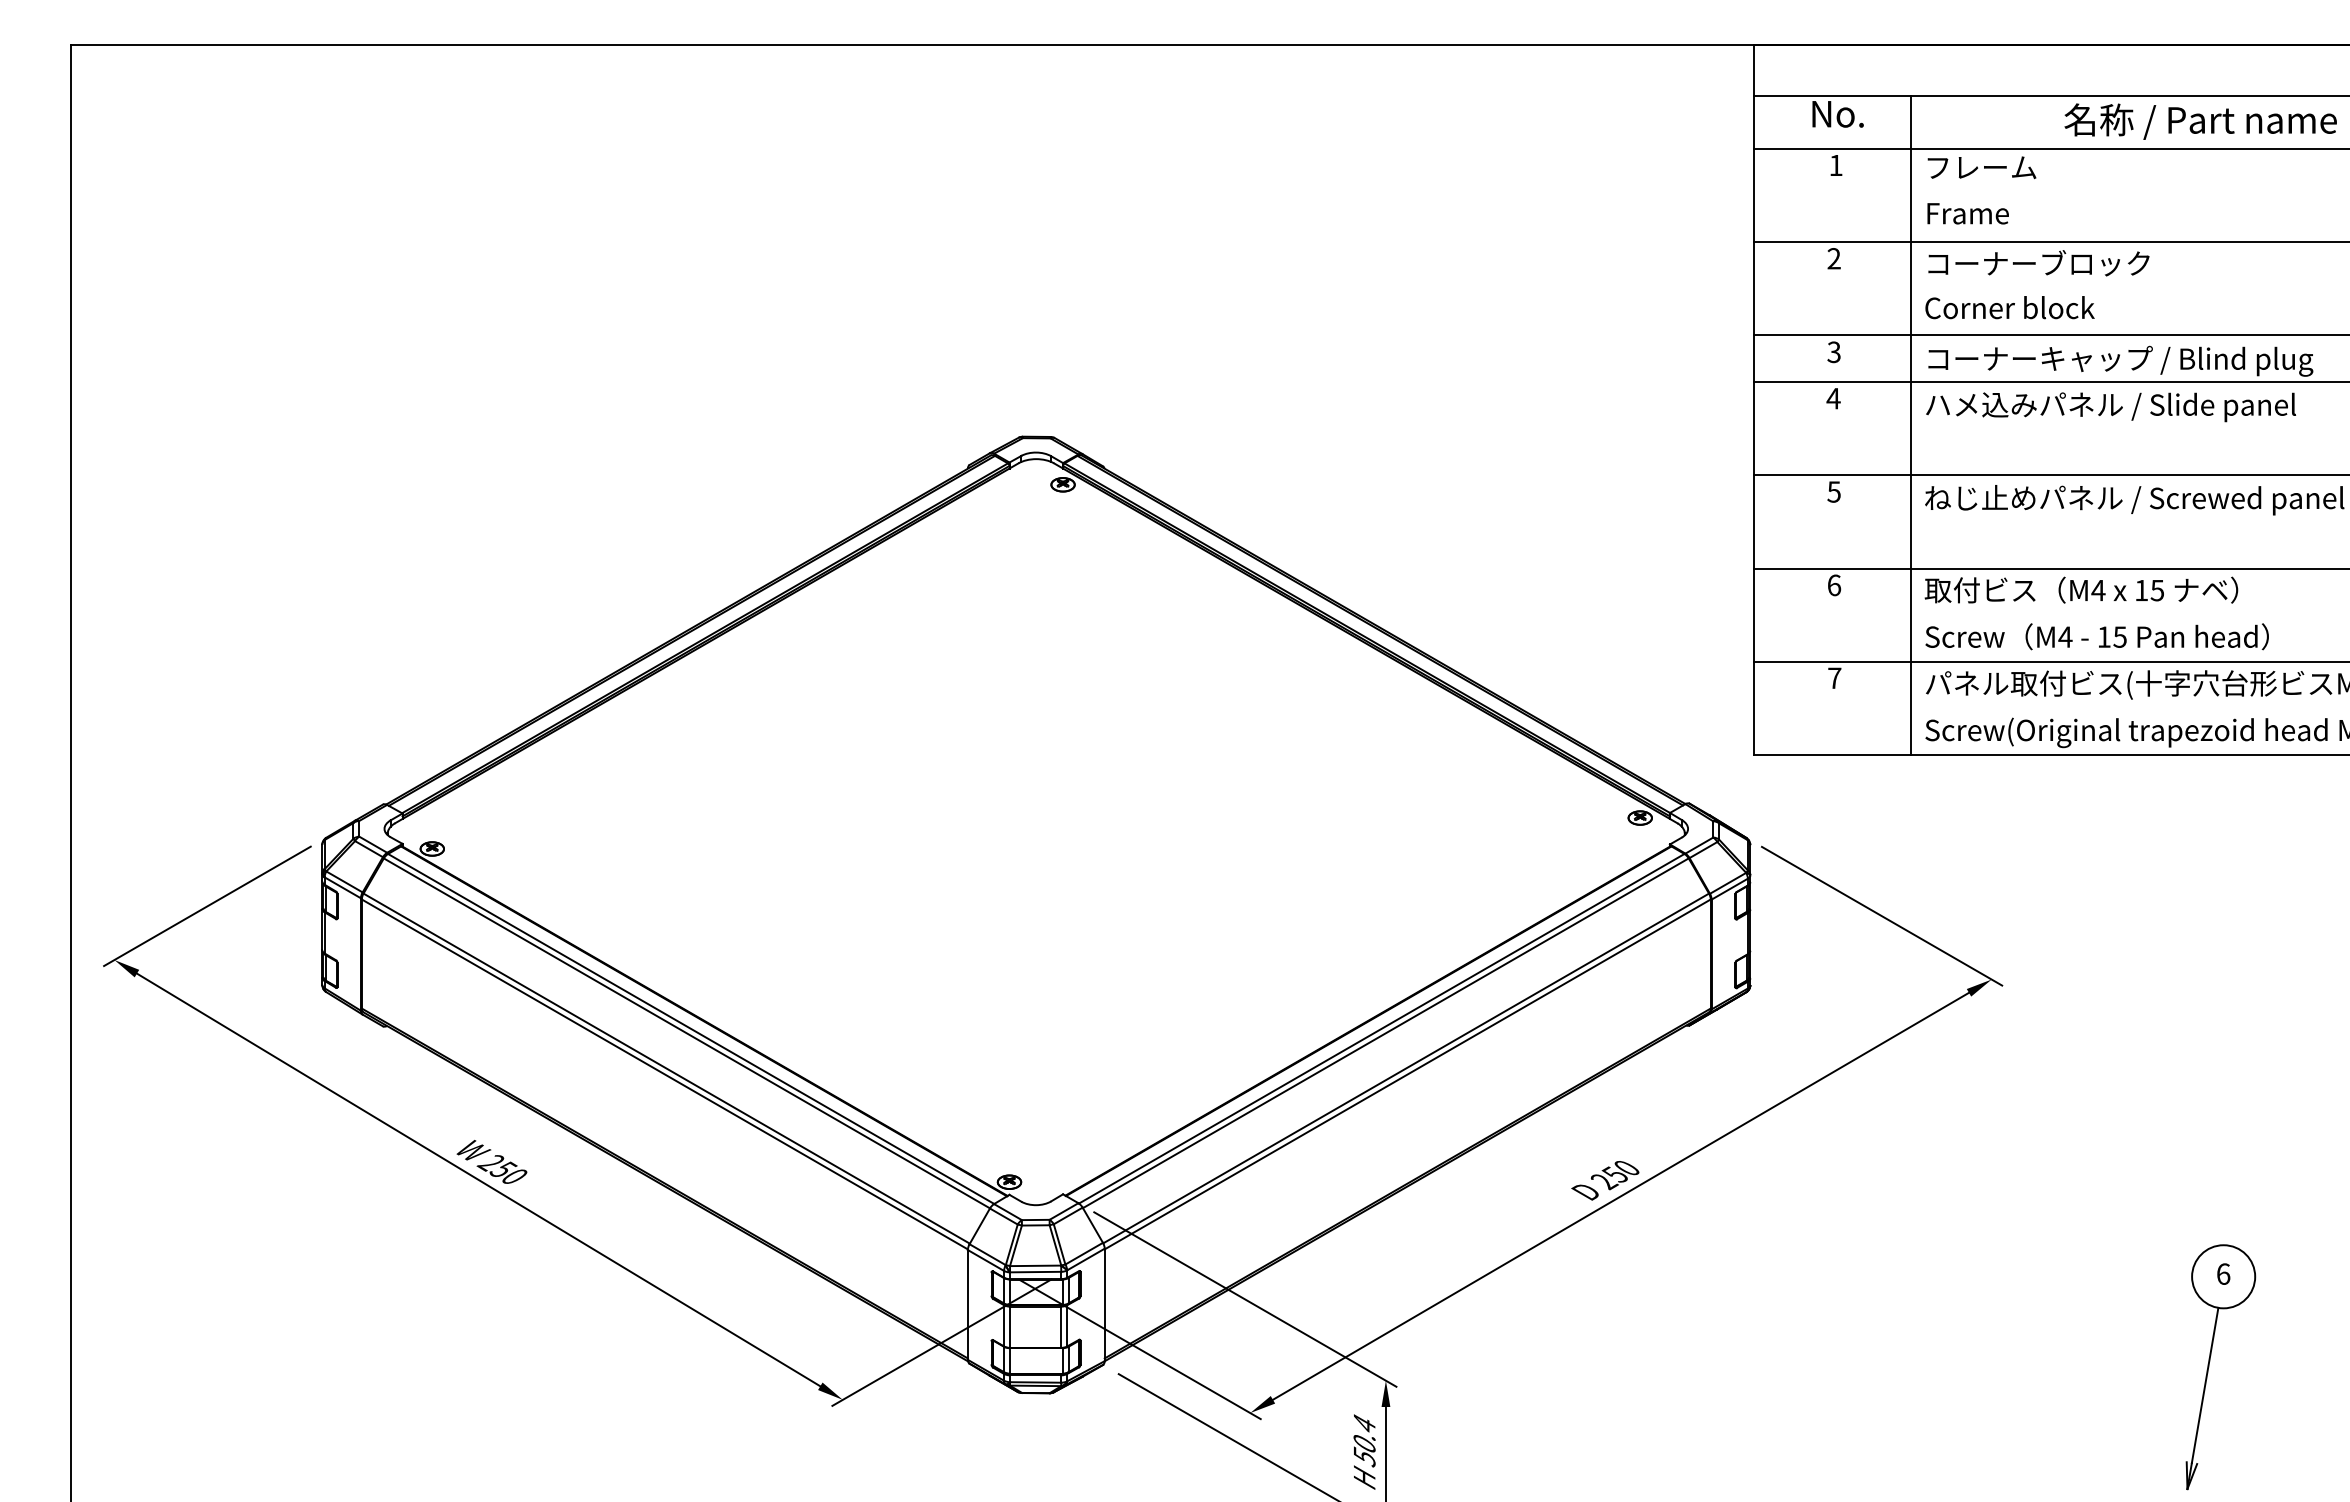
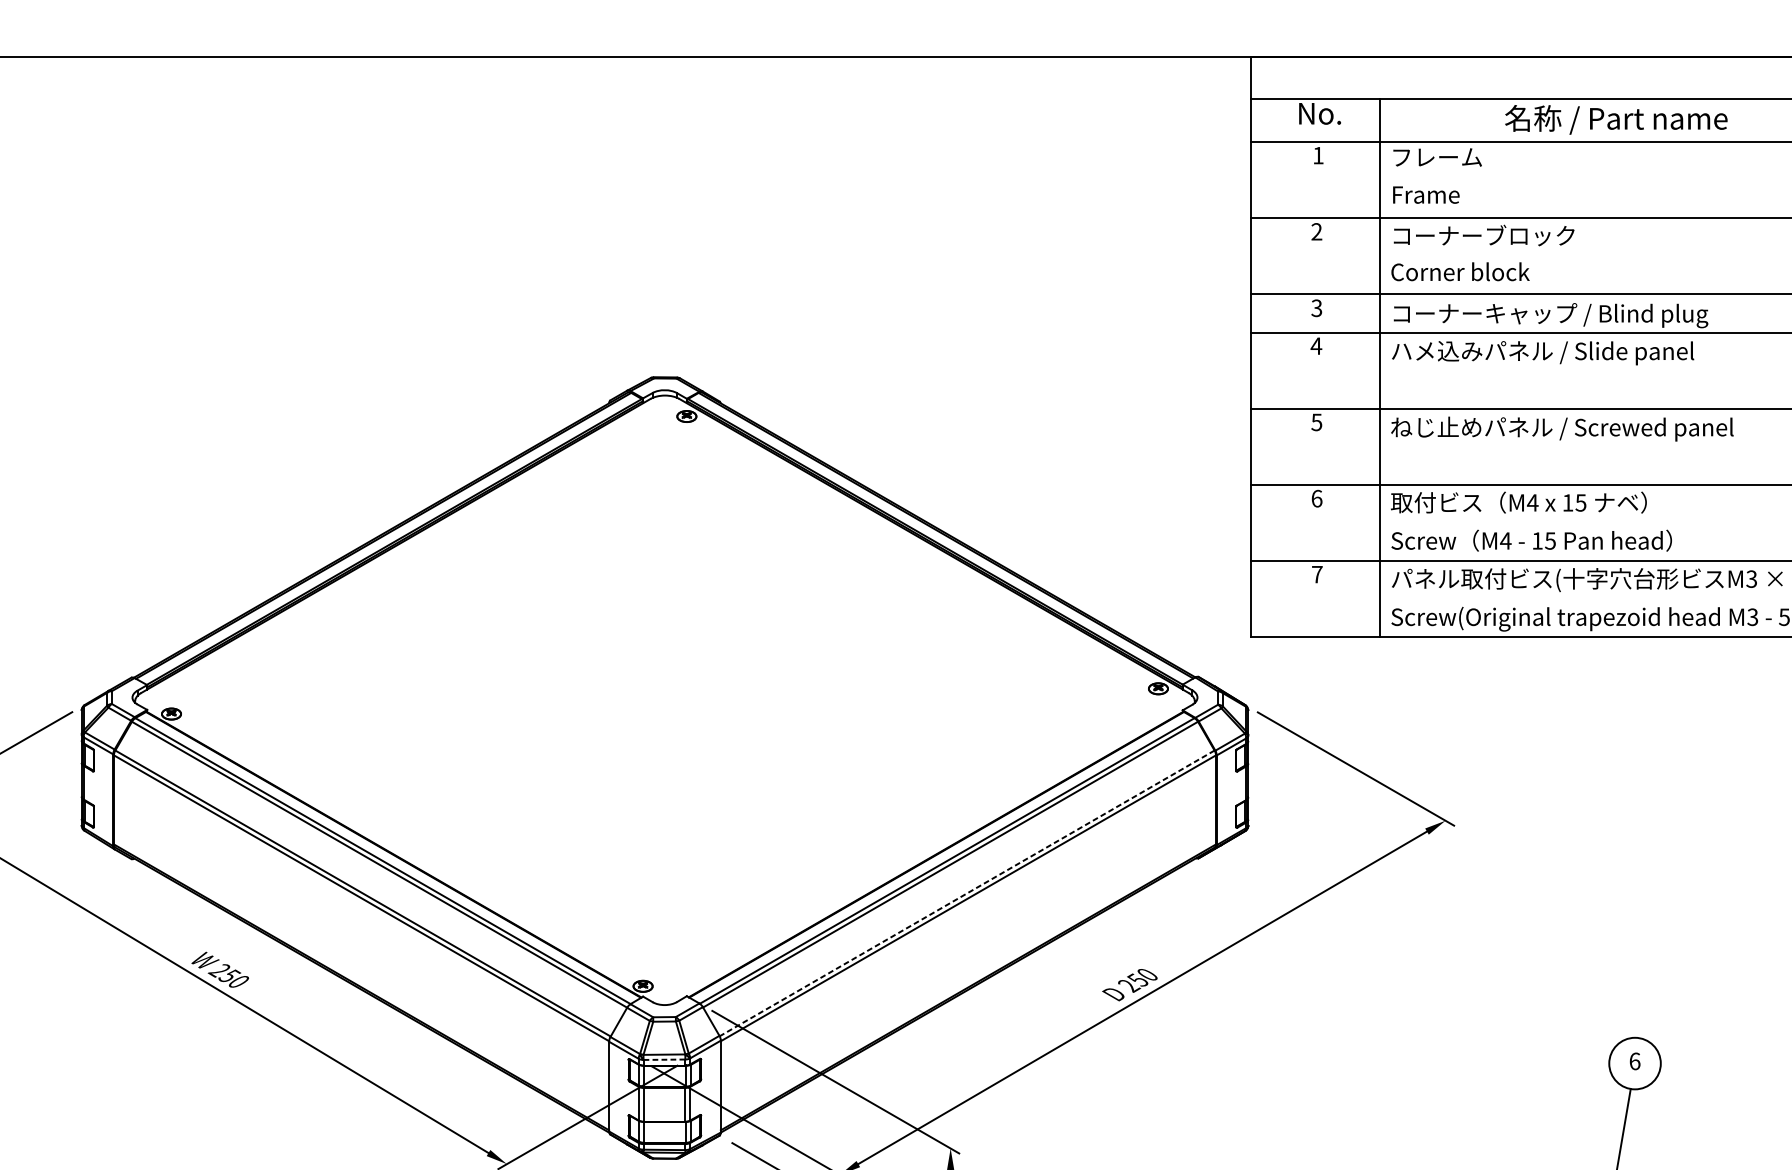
line: (1406, 1068) -> (967, 893), solid -> dashed
line: (1035, 1272) -> (664, 1060), solid -> dashed

